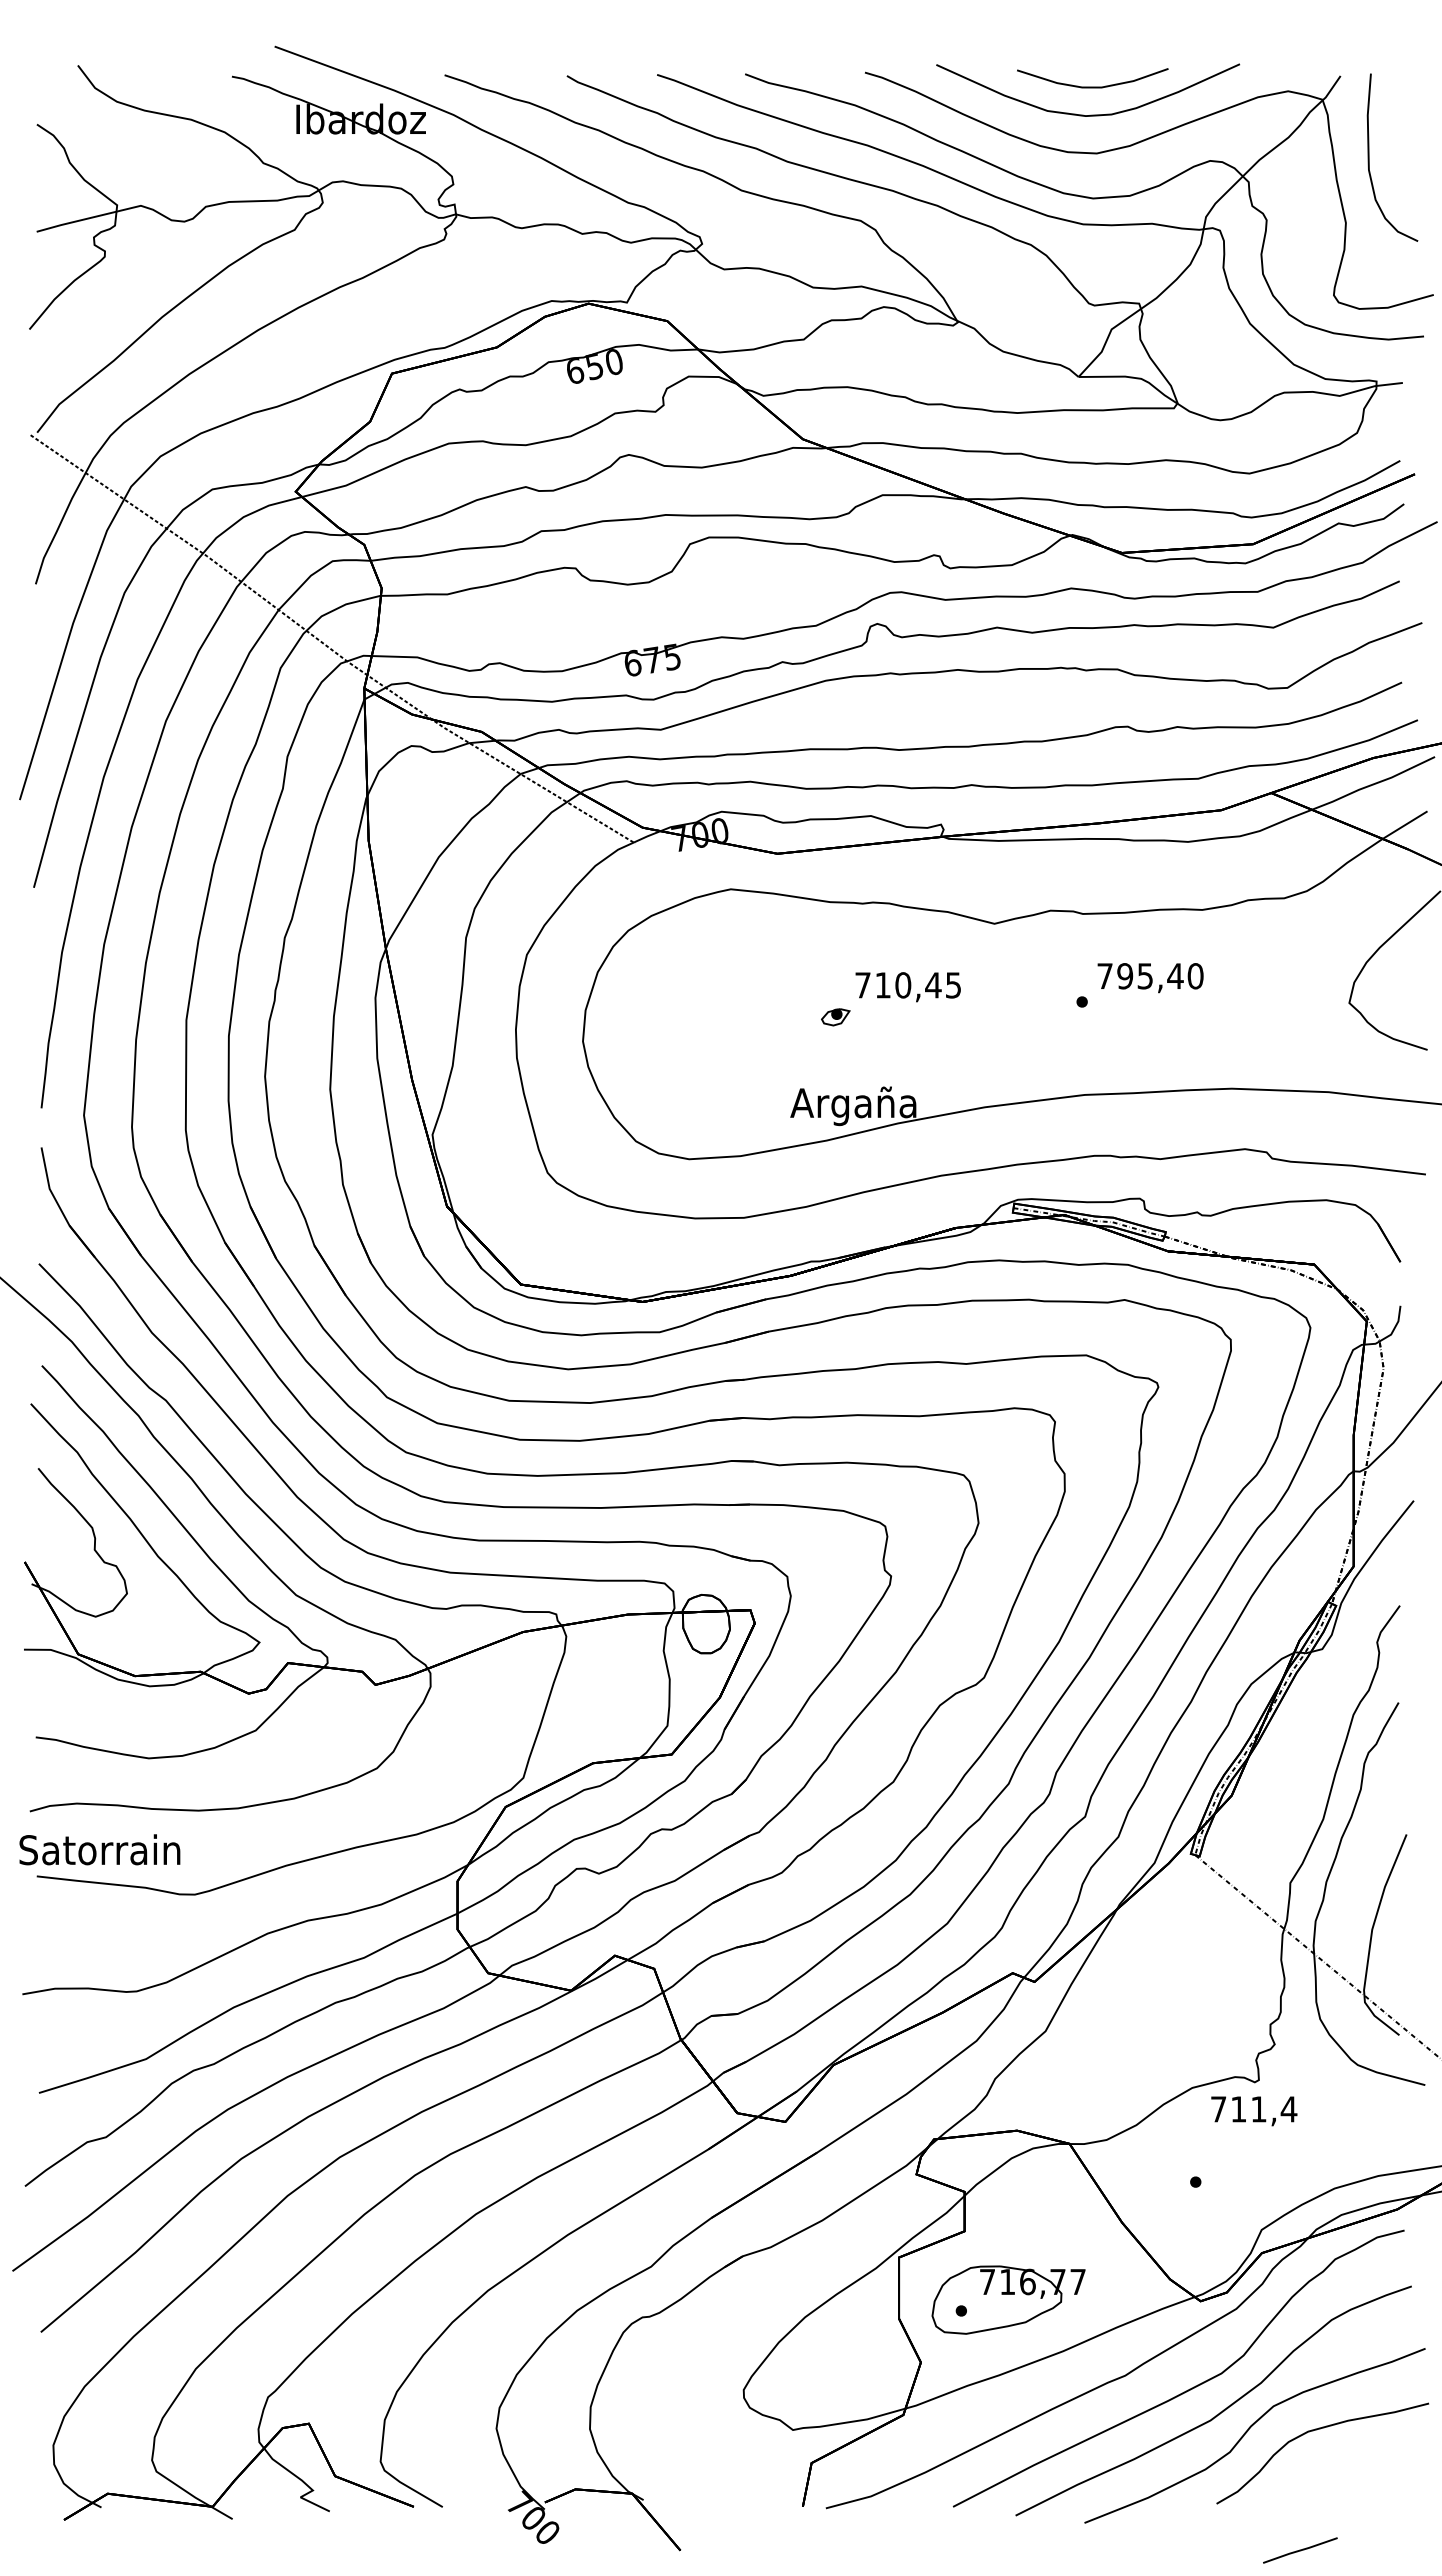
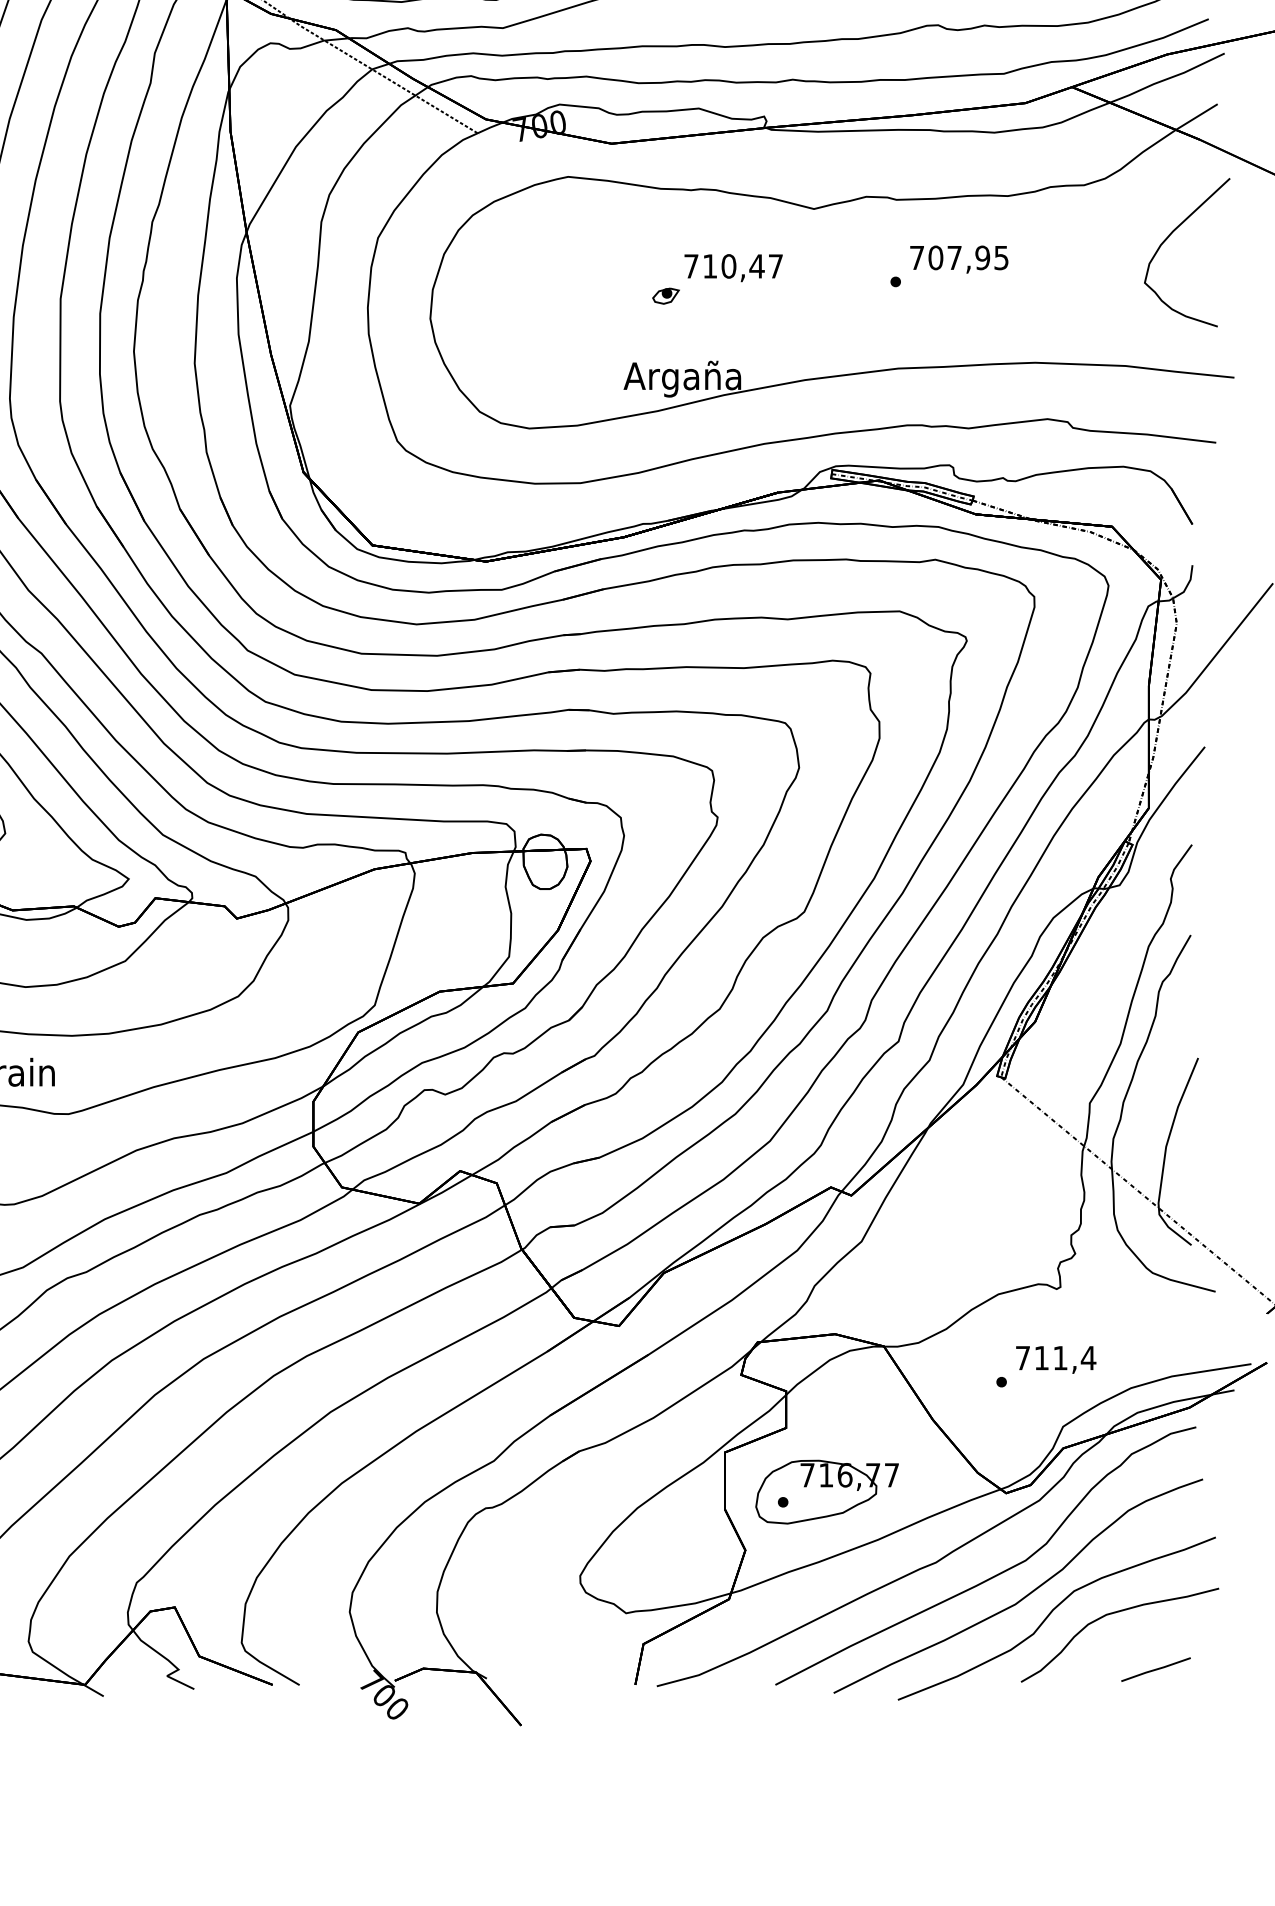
text: (1160, 976) -> (968, 258), 795,40 -> 707,95
text: (953, 985) -> (775, 266), 710,45 -> 710,47
text: (1254, 2111) -> (1056, 1360), moved
line: (1300, 2550) -> (1156, 1669), moved

